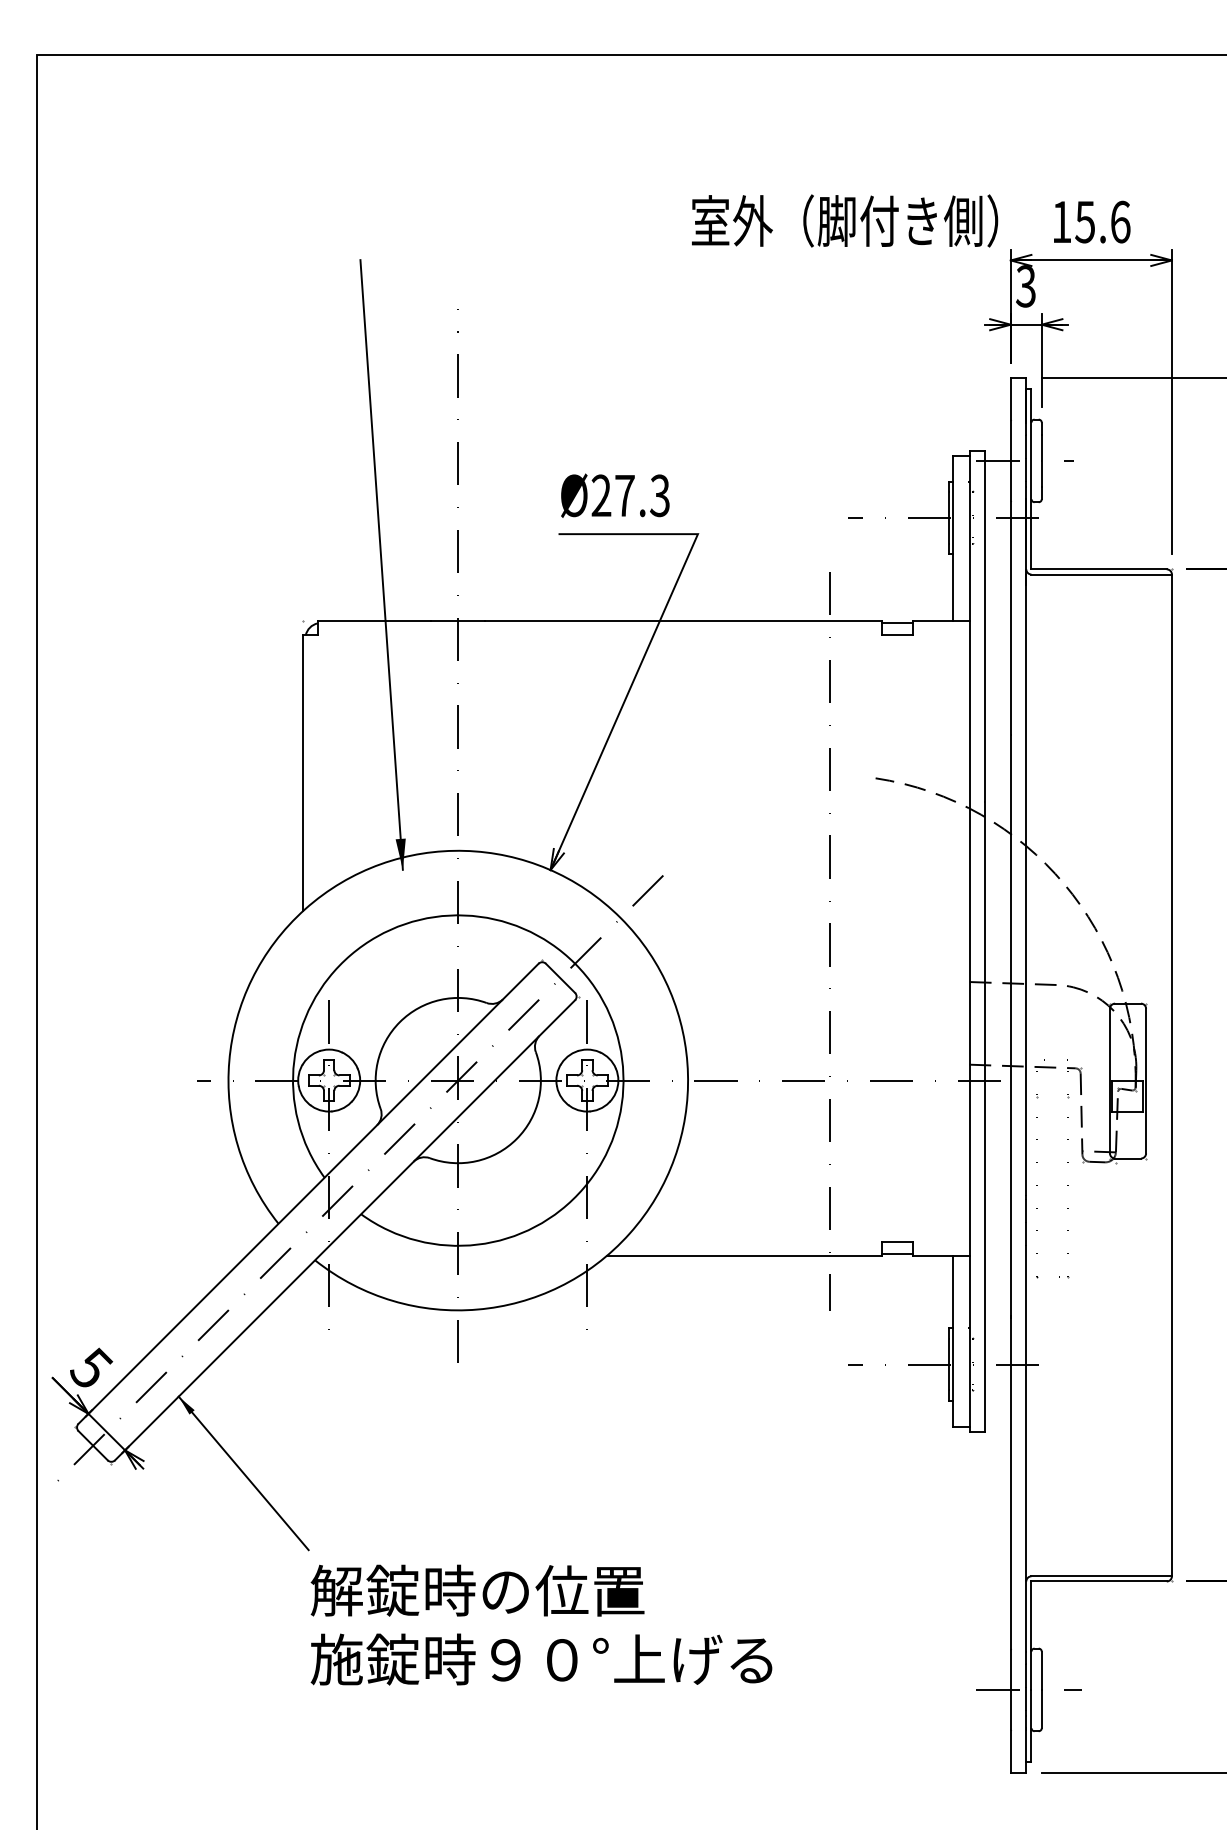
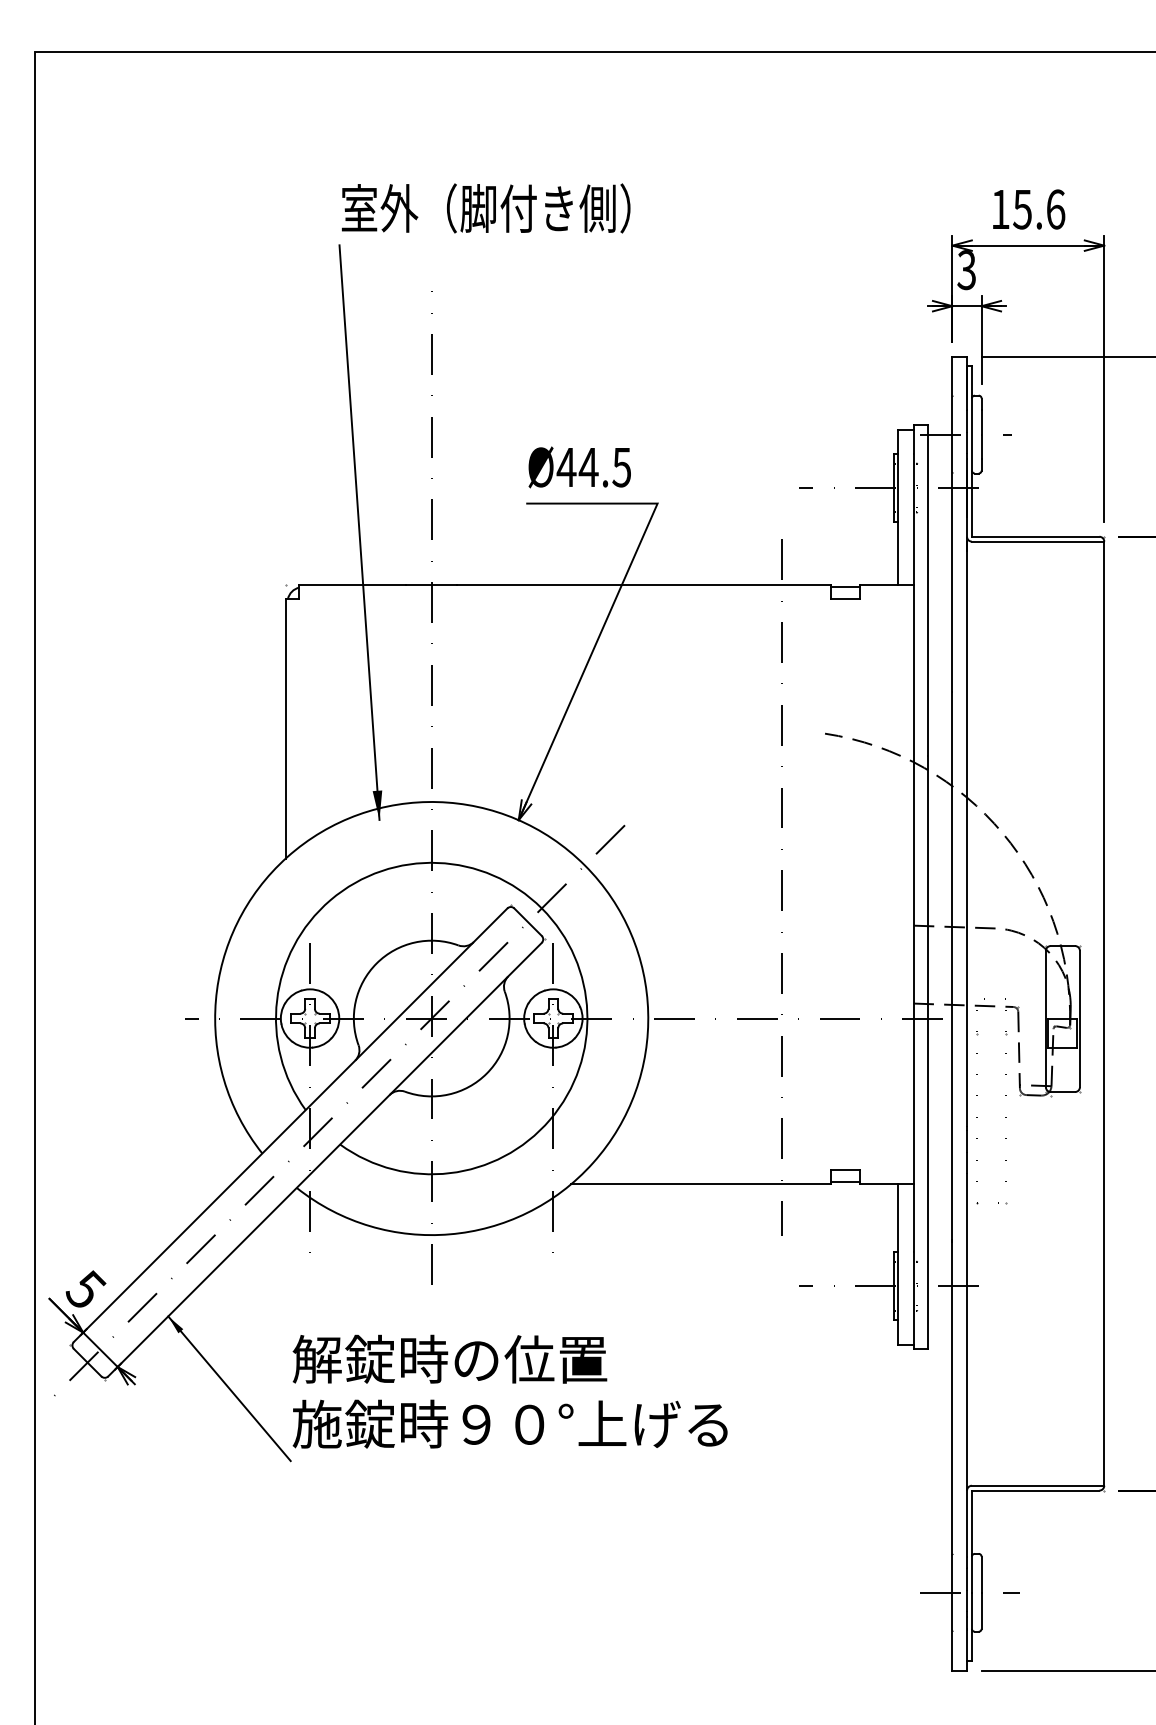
text: (845, 221) -> (486, 208), moved
text: (629, 494) -> (593, 466), Ø27.3 -> Ø44.5
text: (540, 1624) -> (509, 1391), moved

